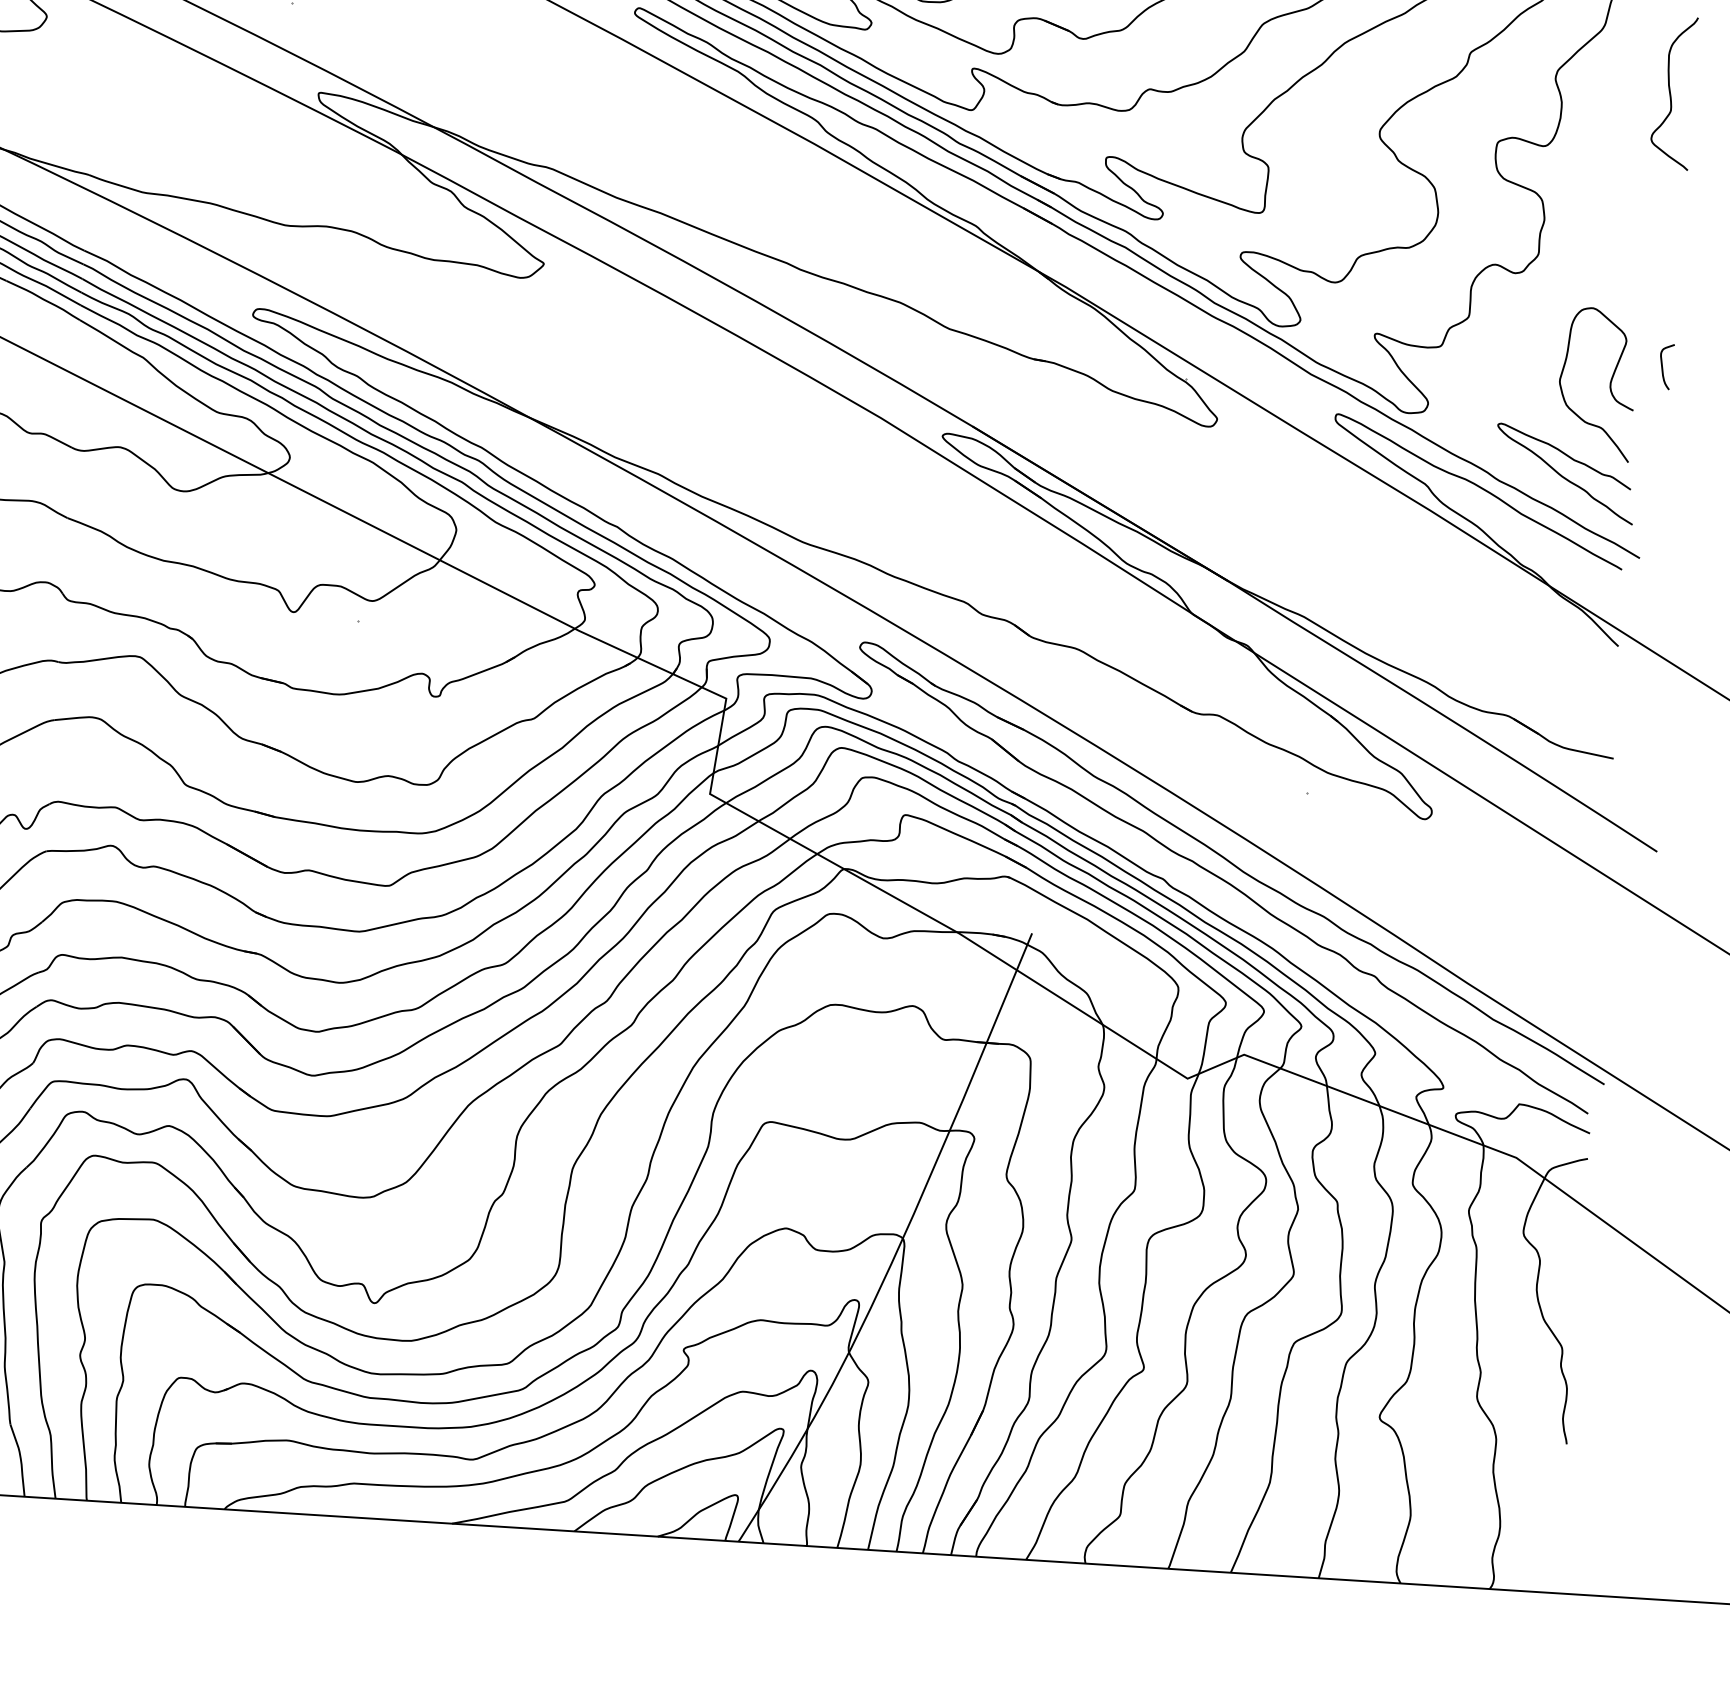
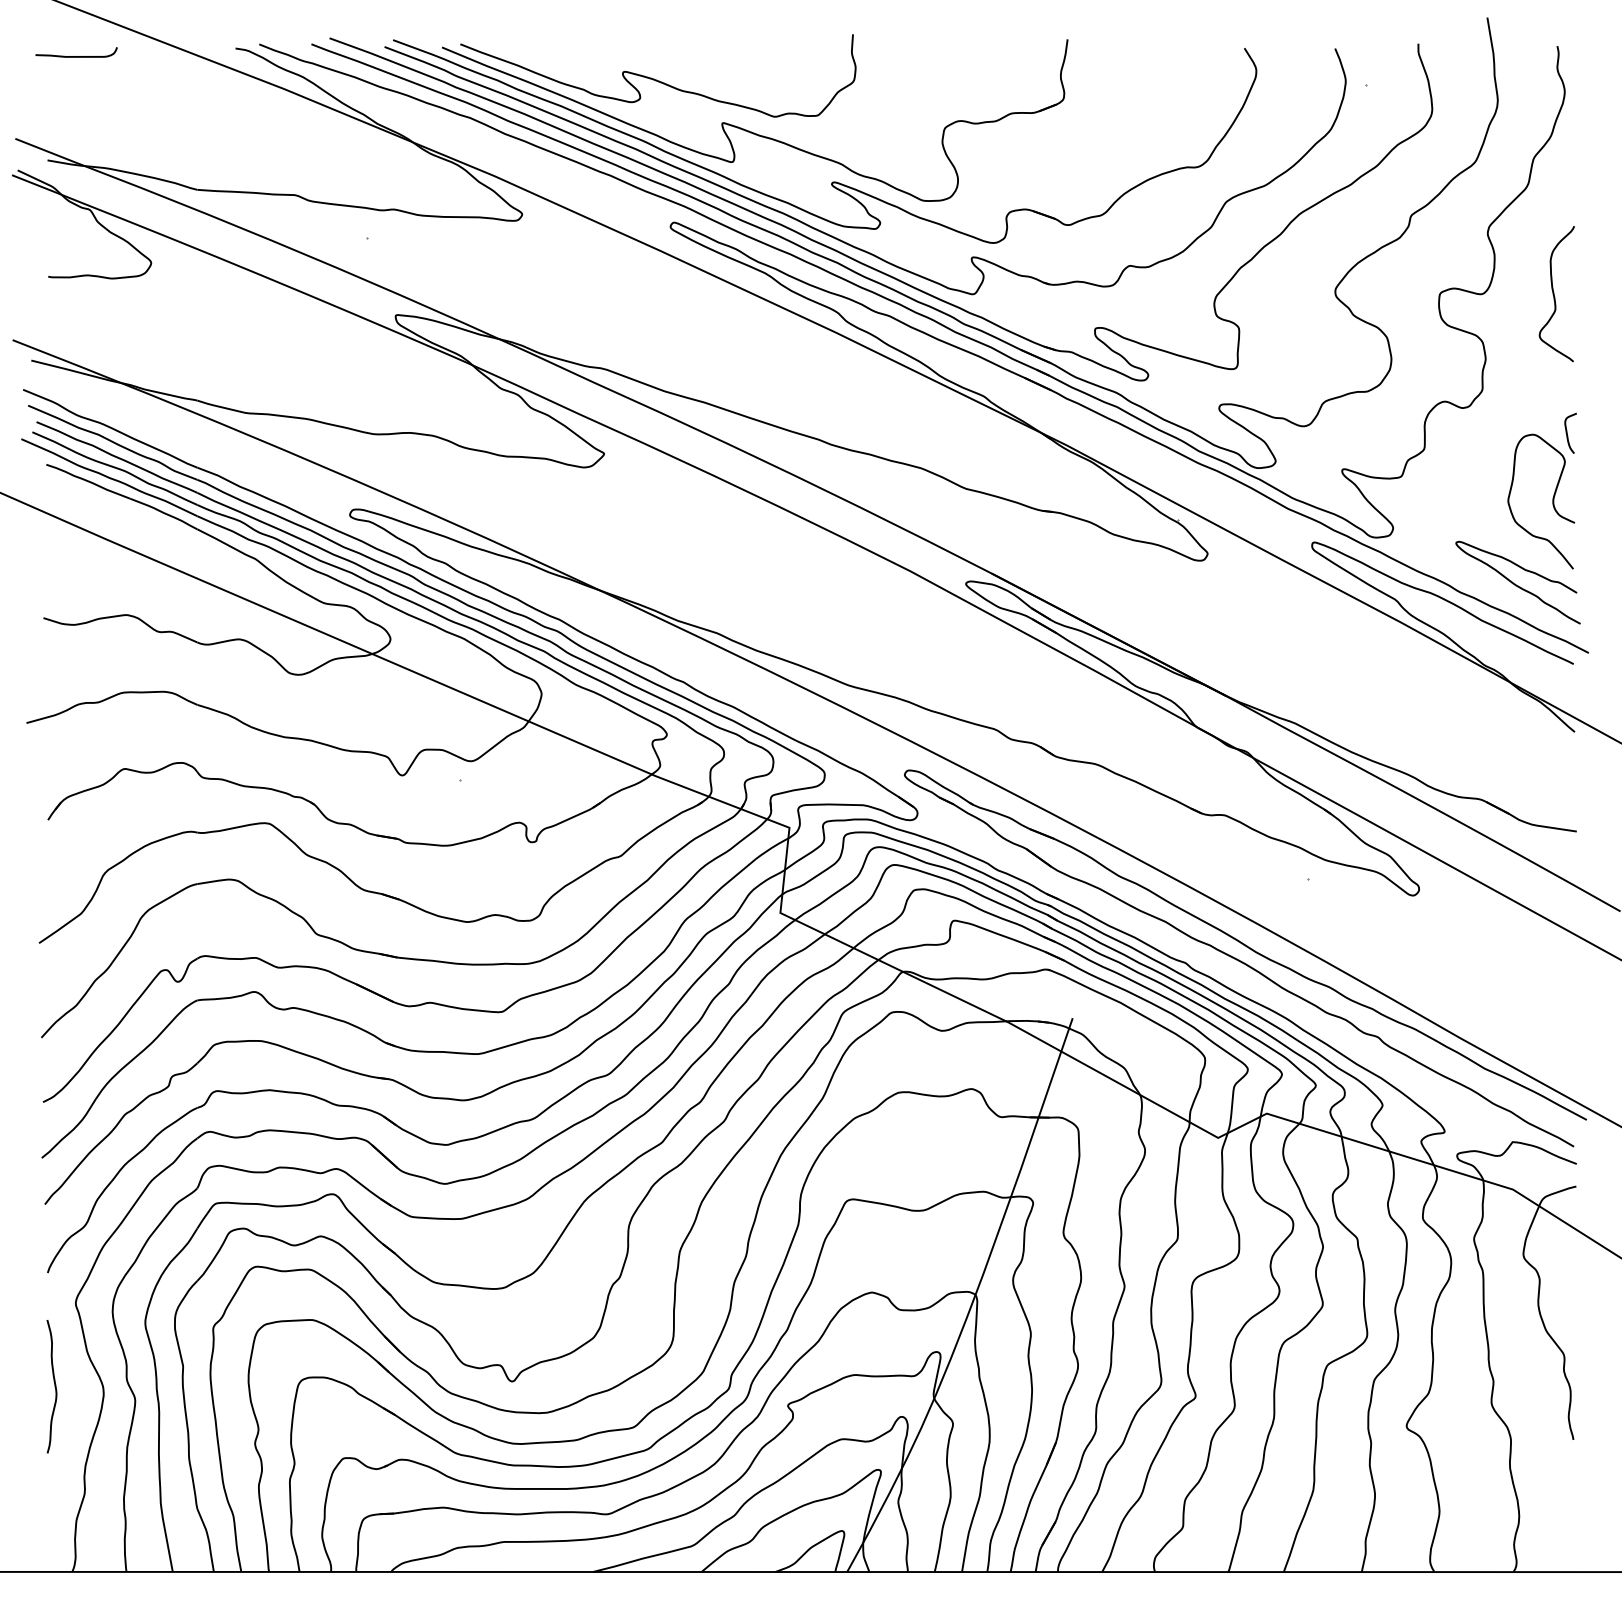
curve: (1671, 93) -> (1554, 294), moved
curve: (1662, 365) -> (1567, 432), moved

